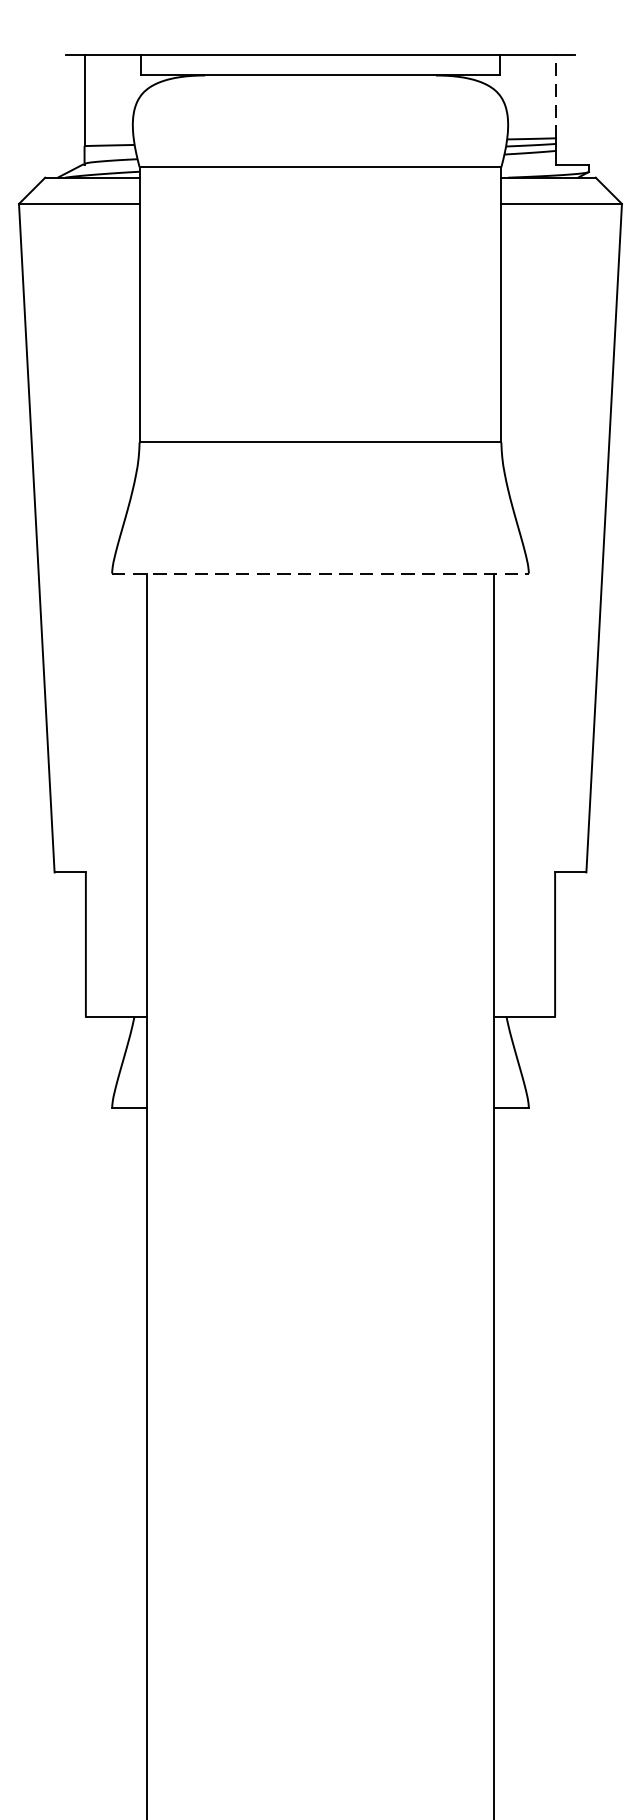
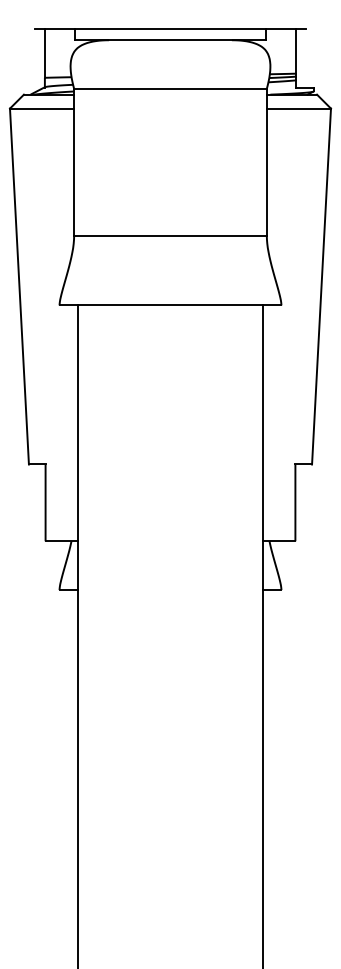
line: (557, 94) -> (296, 50), dashed -> solid
line: (320, 573) -> (170, 305), dashed -> solid

